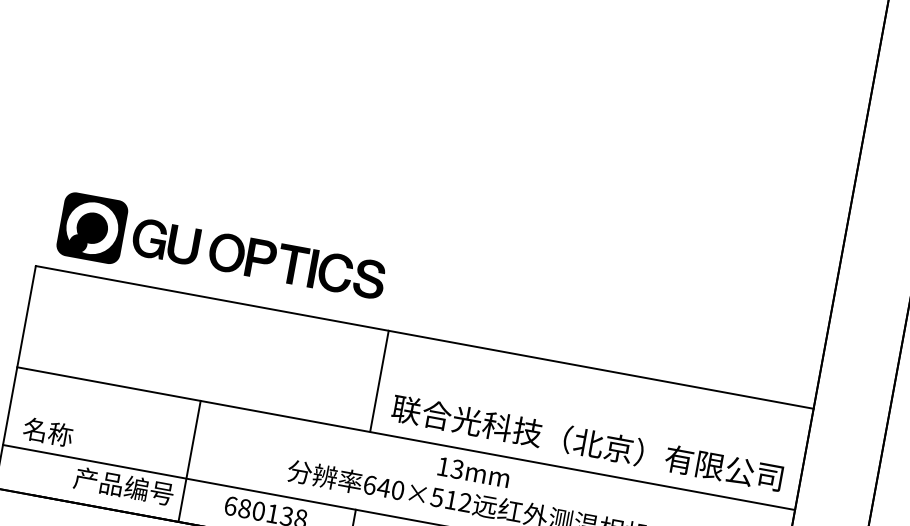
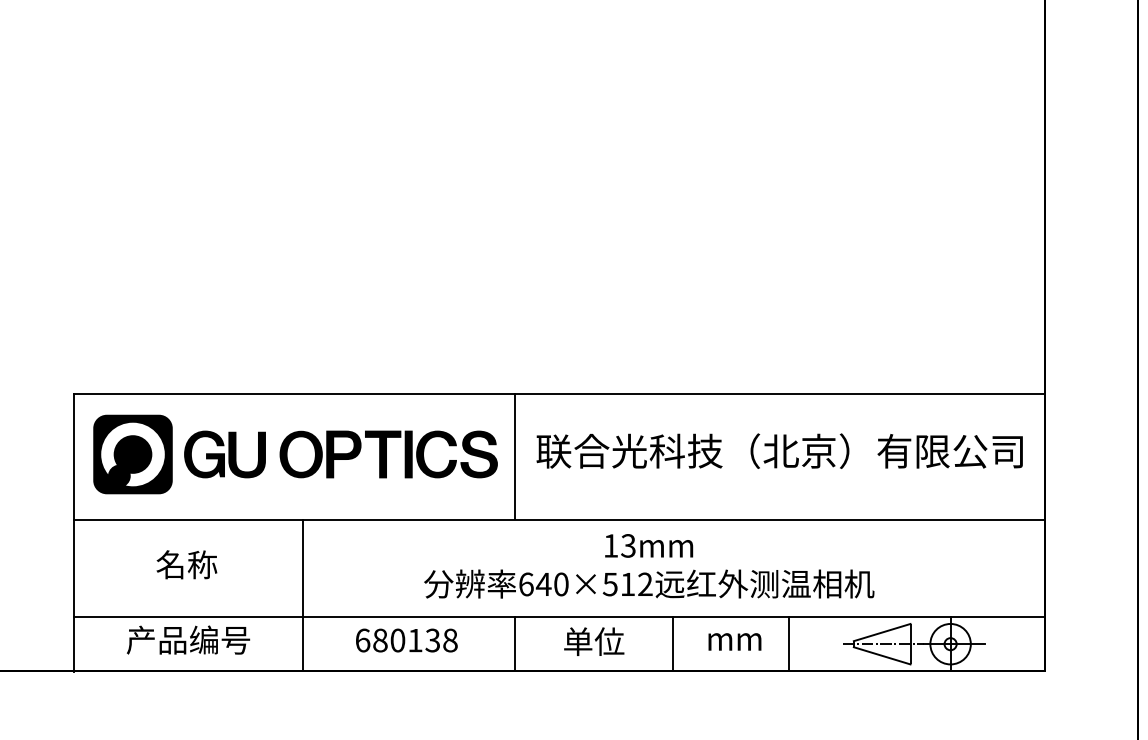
part: (222, 252) -> (295, 454), moved
text: (47, 431) -> (186, 564), moved
text: (587, 442) -> (779, 450), moved
text: (124, 485) -> (188, 639), moved

